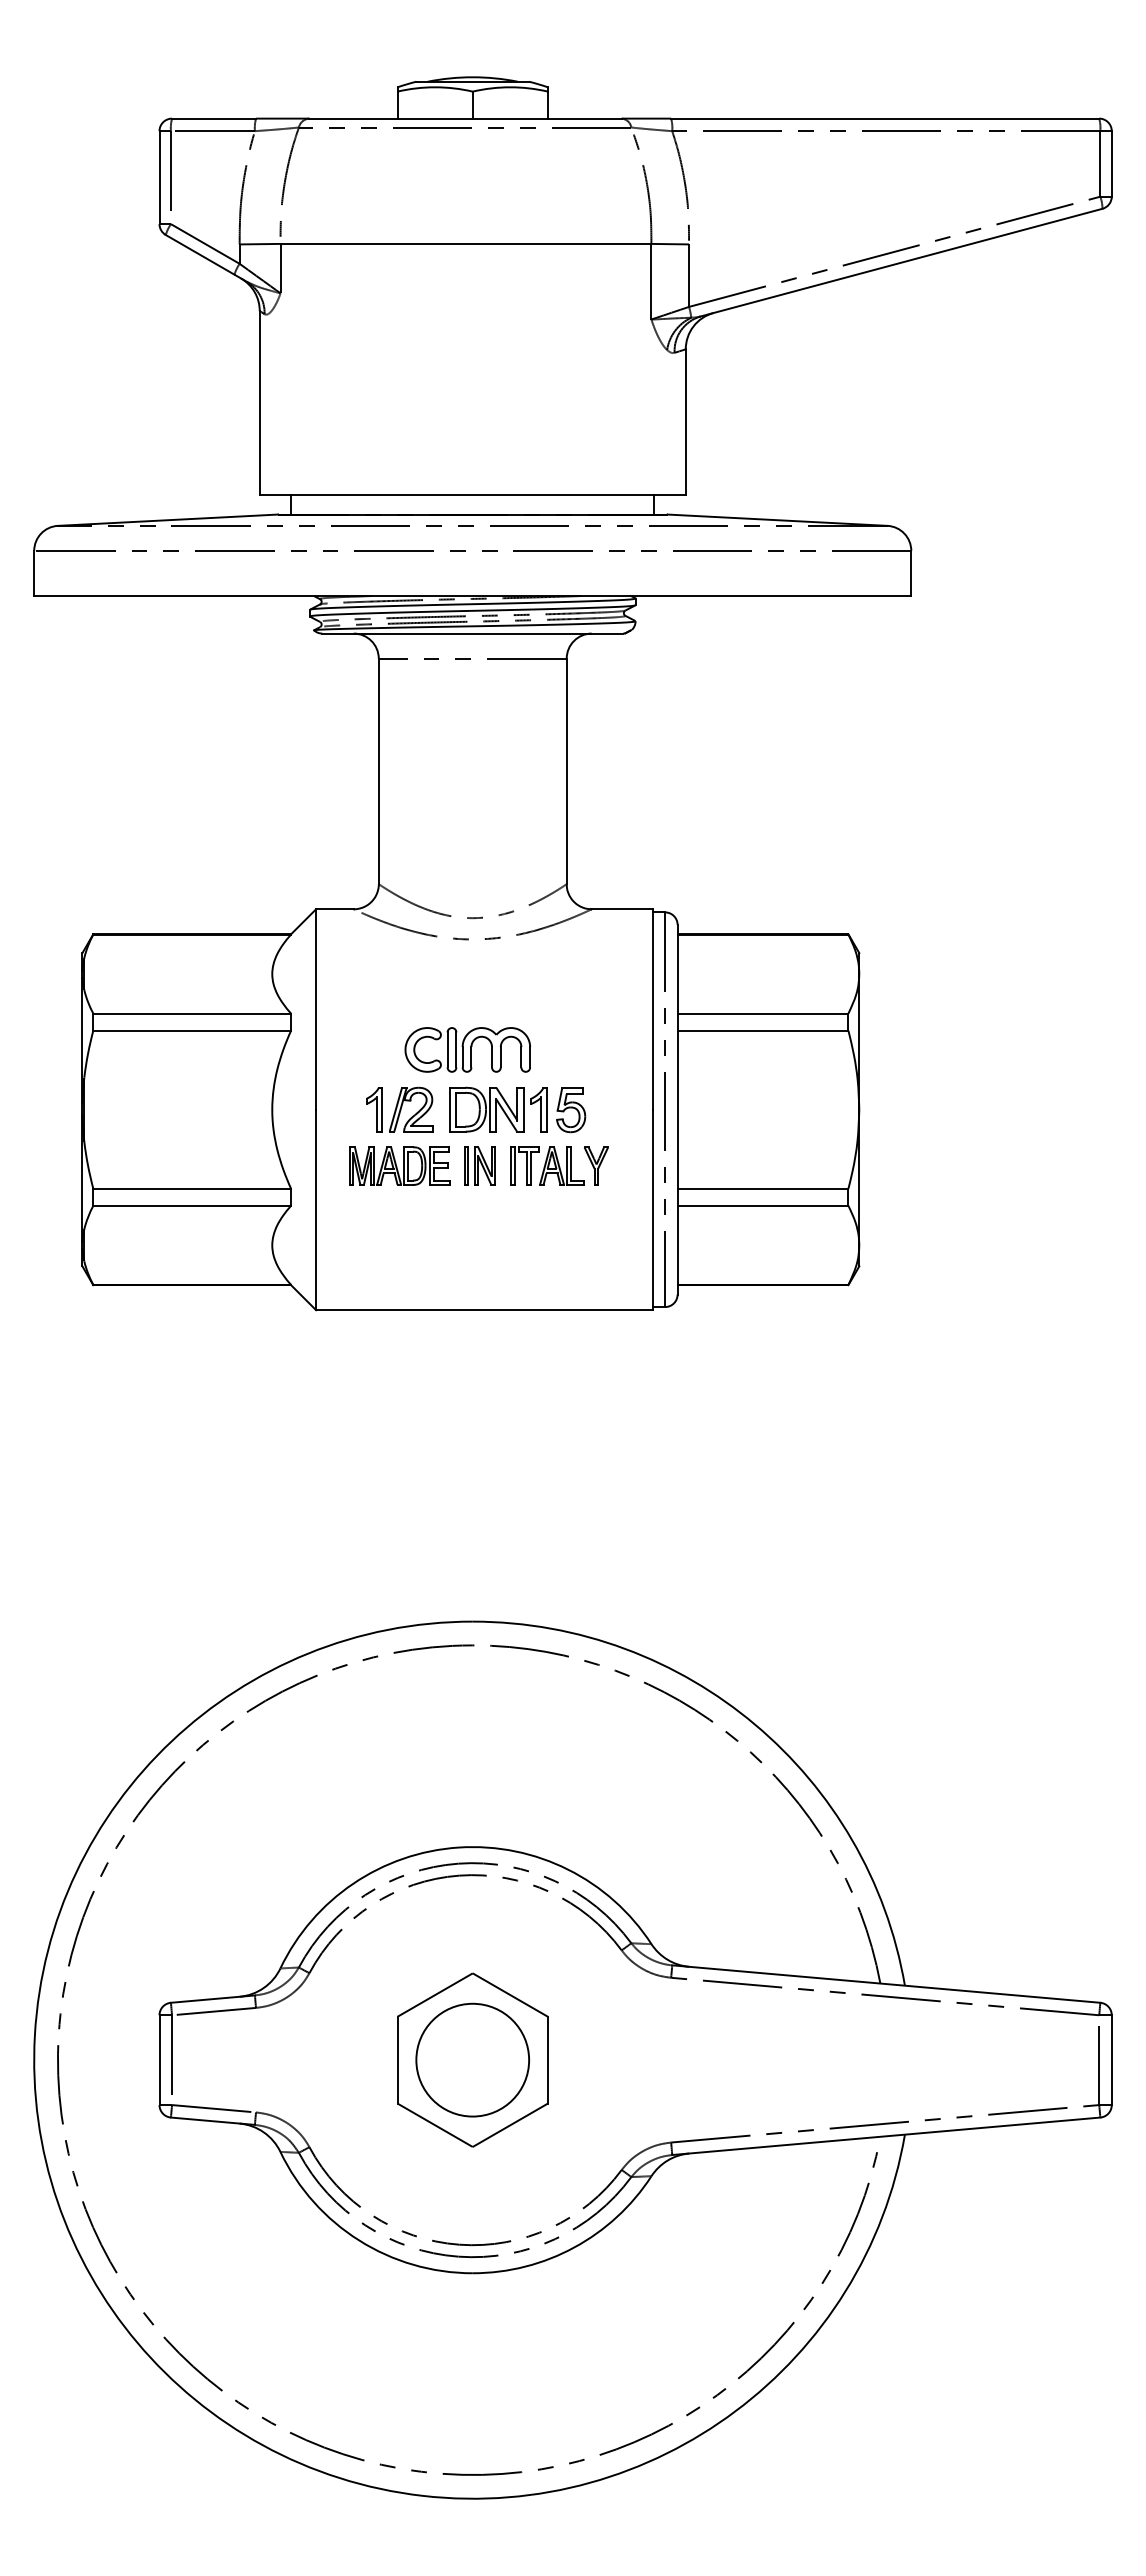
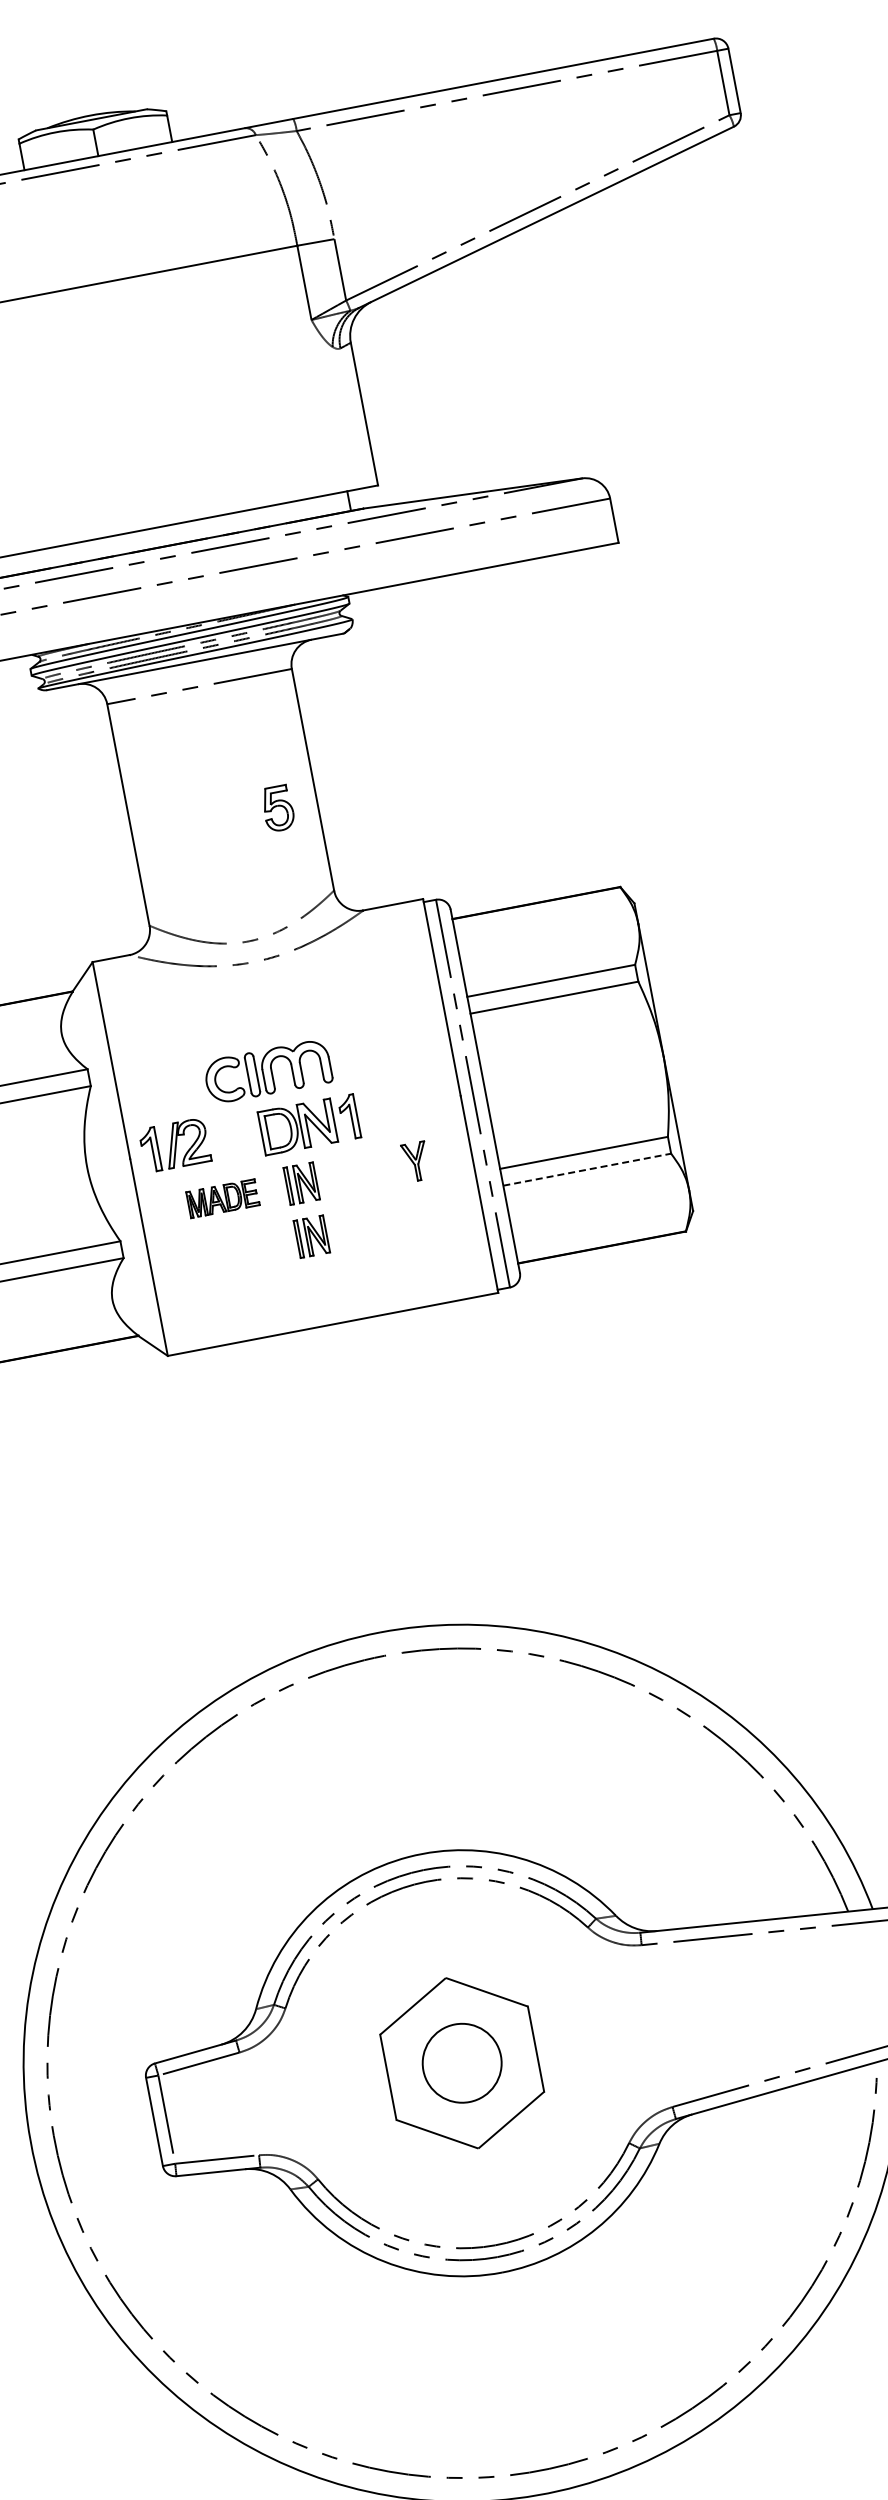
part: (399, 1109) -> (174, 1145), moved
part: (571, 1110) -> (278, 808), moved
part: (399, 1165) -> (222, 1198), size x0.7
part: (547, 1165) -> (367, 1170), removed
line: (763, 1205) -> (587, 1169), solid -> dashed
part: (479, 1219) -> (311, 1236), added
circle: (472, 2059) -> (461, 2062), size x0.7

